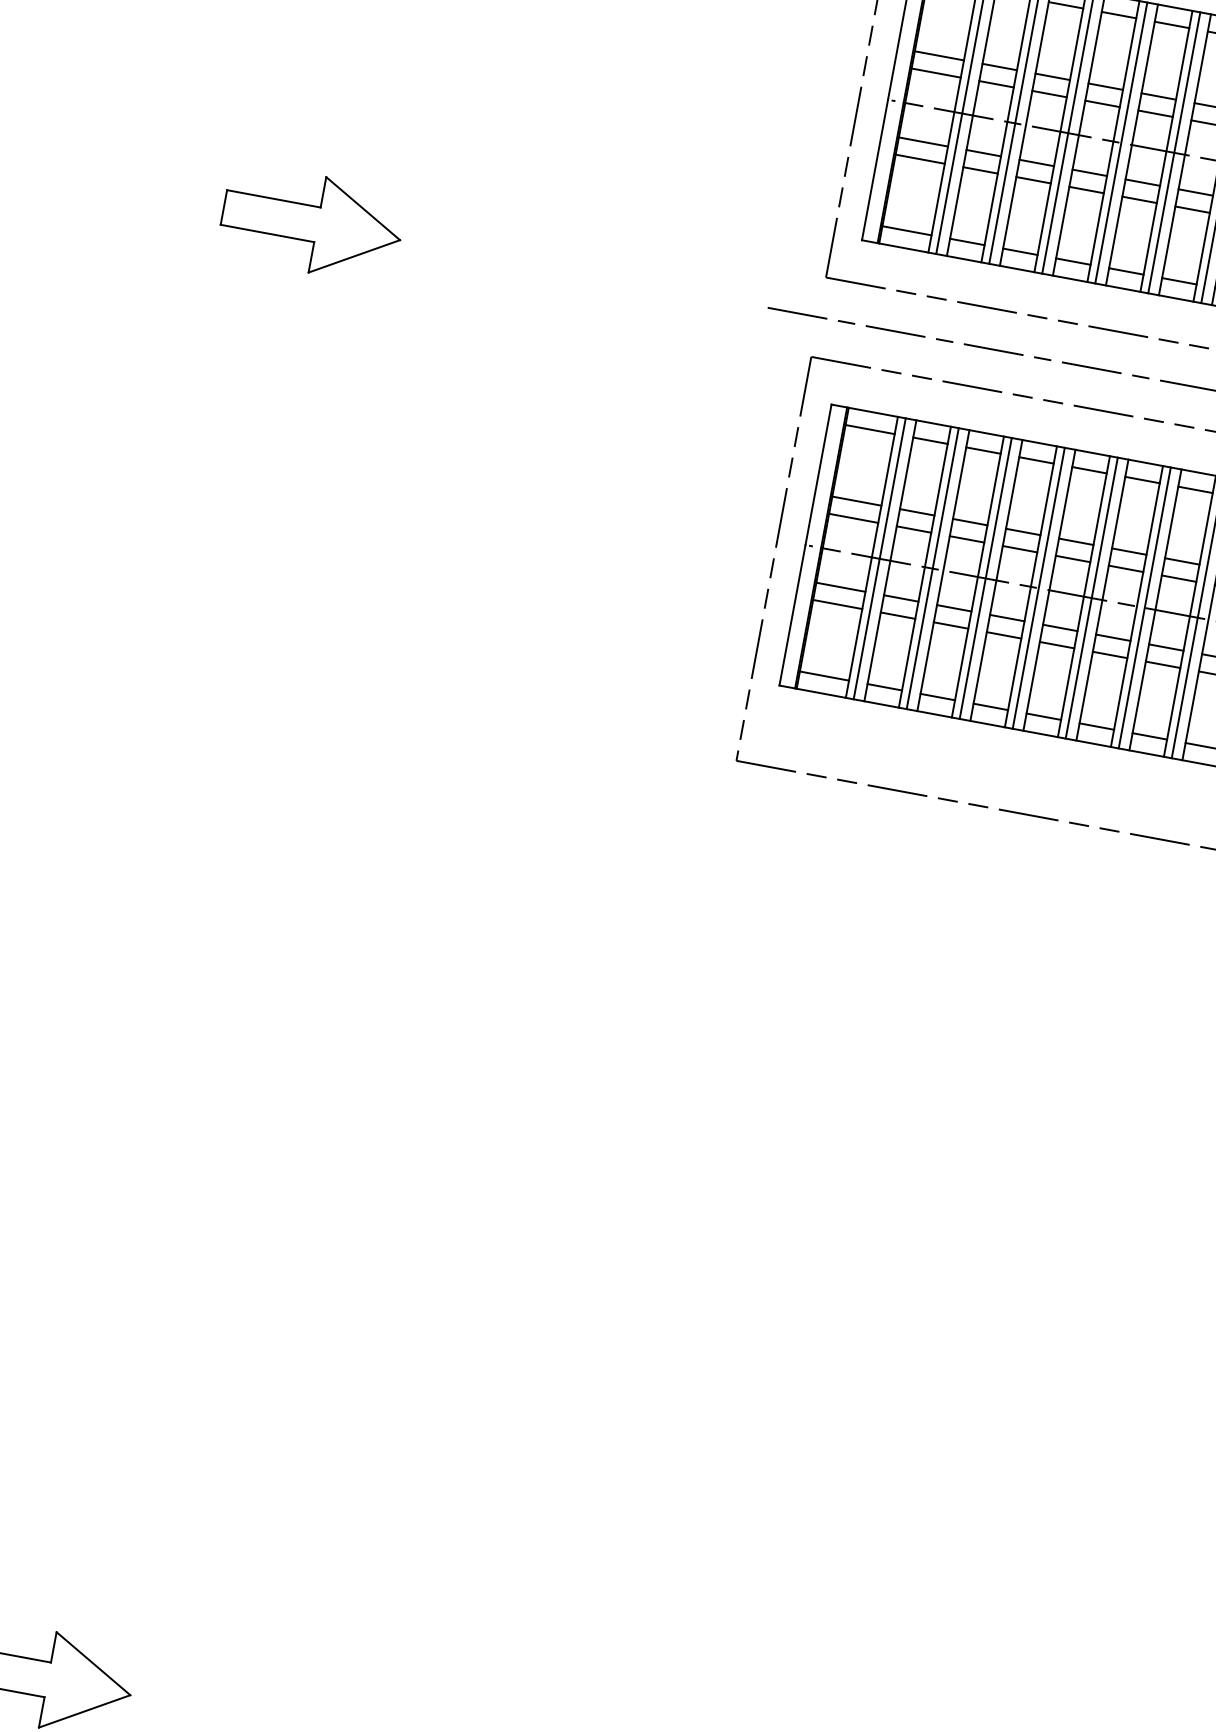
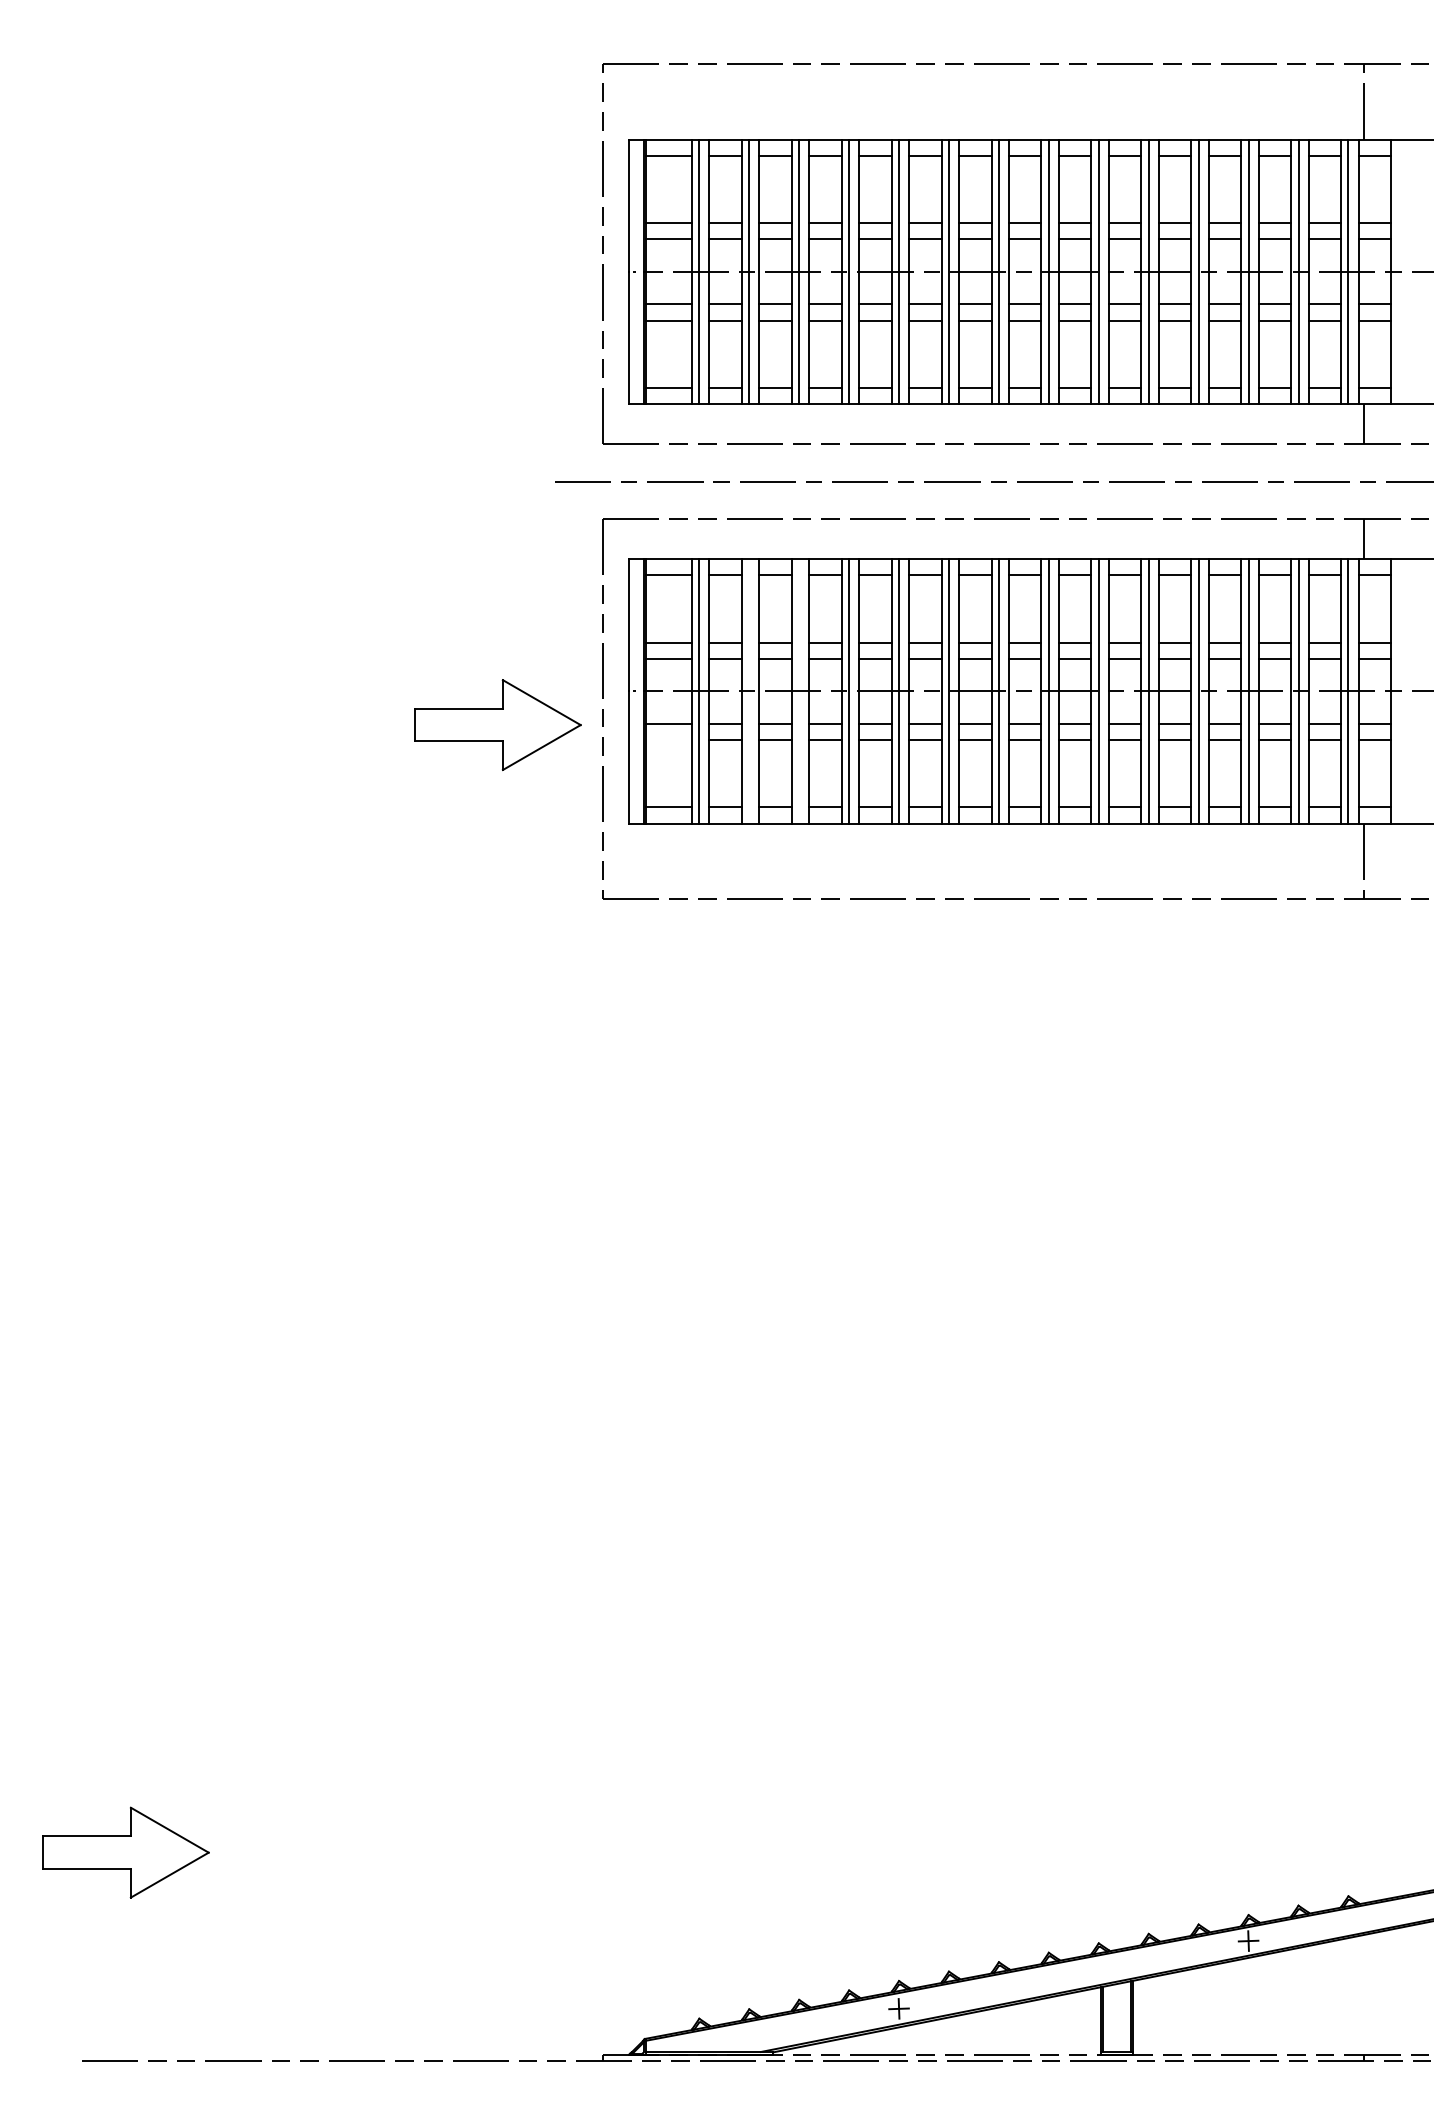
part: (311, 224) -> (497, 725), moved
line: (932, 568) -> (749, 691), removed
line: (986, 578) -> (799, 691), removed
line: (837, 604) -> (668, 740), removed

